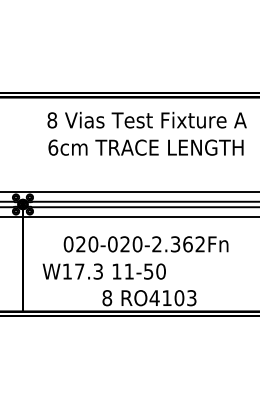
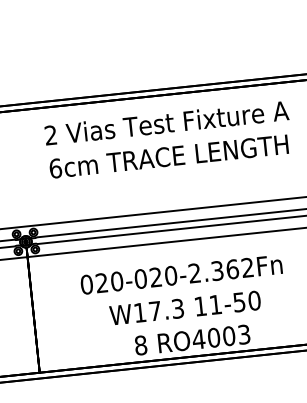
text: (52, 120) -> (51, 135), 8 -> 2
text: (103, 271) -> (184, 308), moved
text: (166, 298) -> (213, 338), RO4103 -> RO4003

